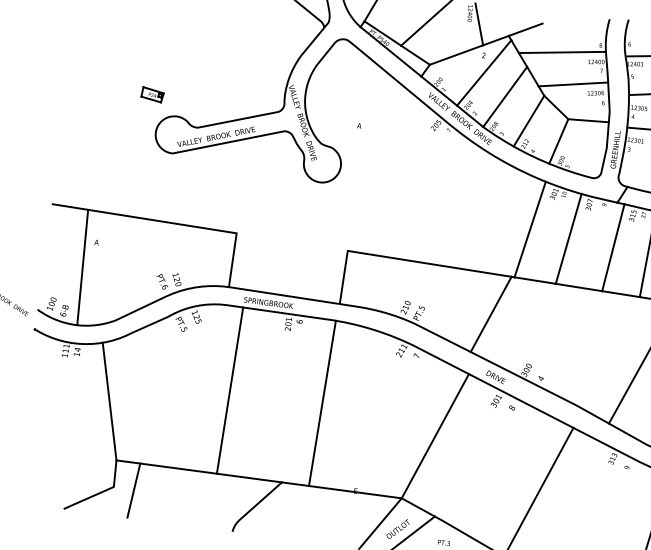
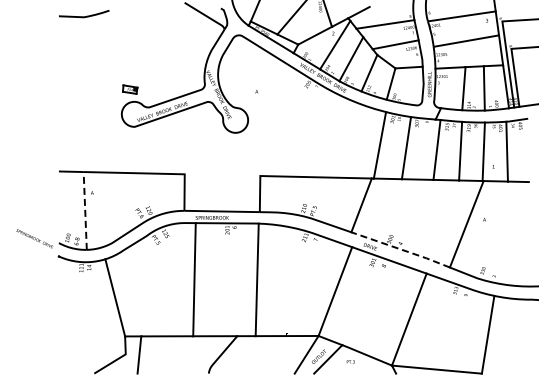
part: (152, 94) -> (130, 89), moved
line: (83, 266) -> (85, 210), solid -> dashed
line: (541, 387) -> (401, 249), solid -> dashed

